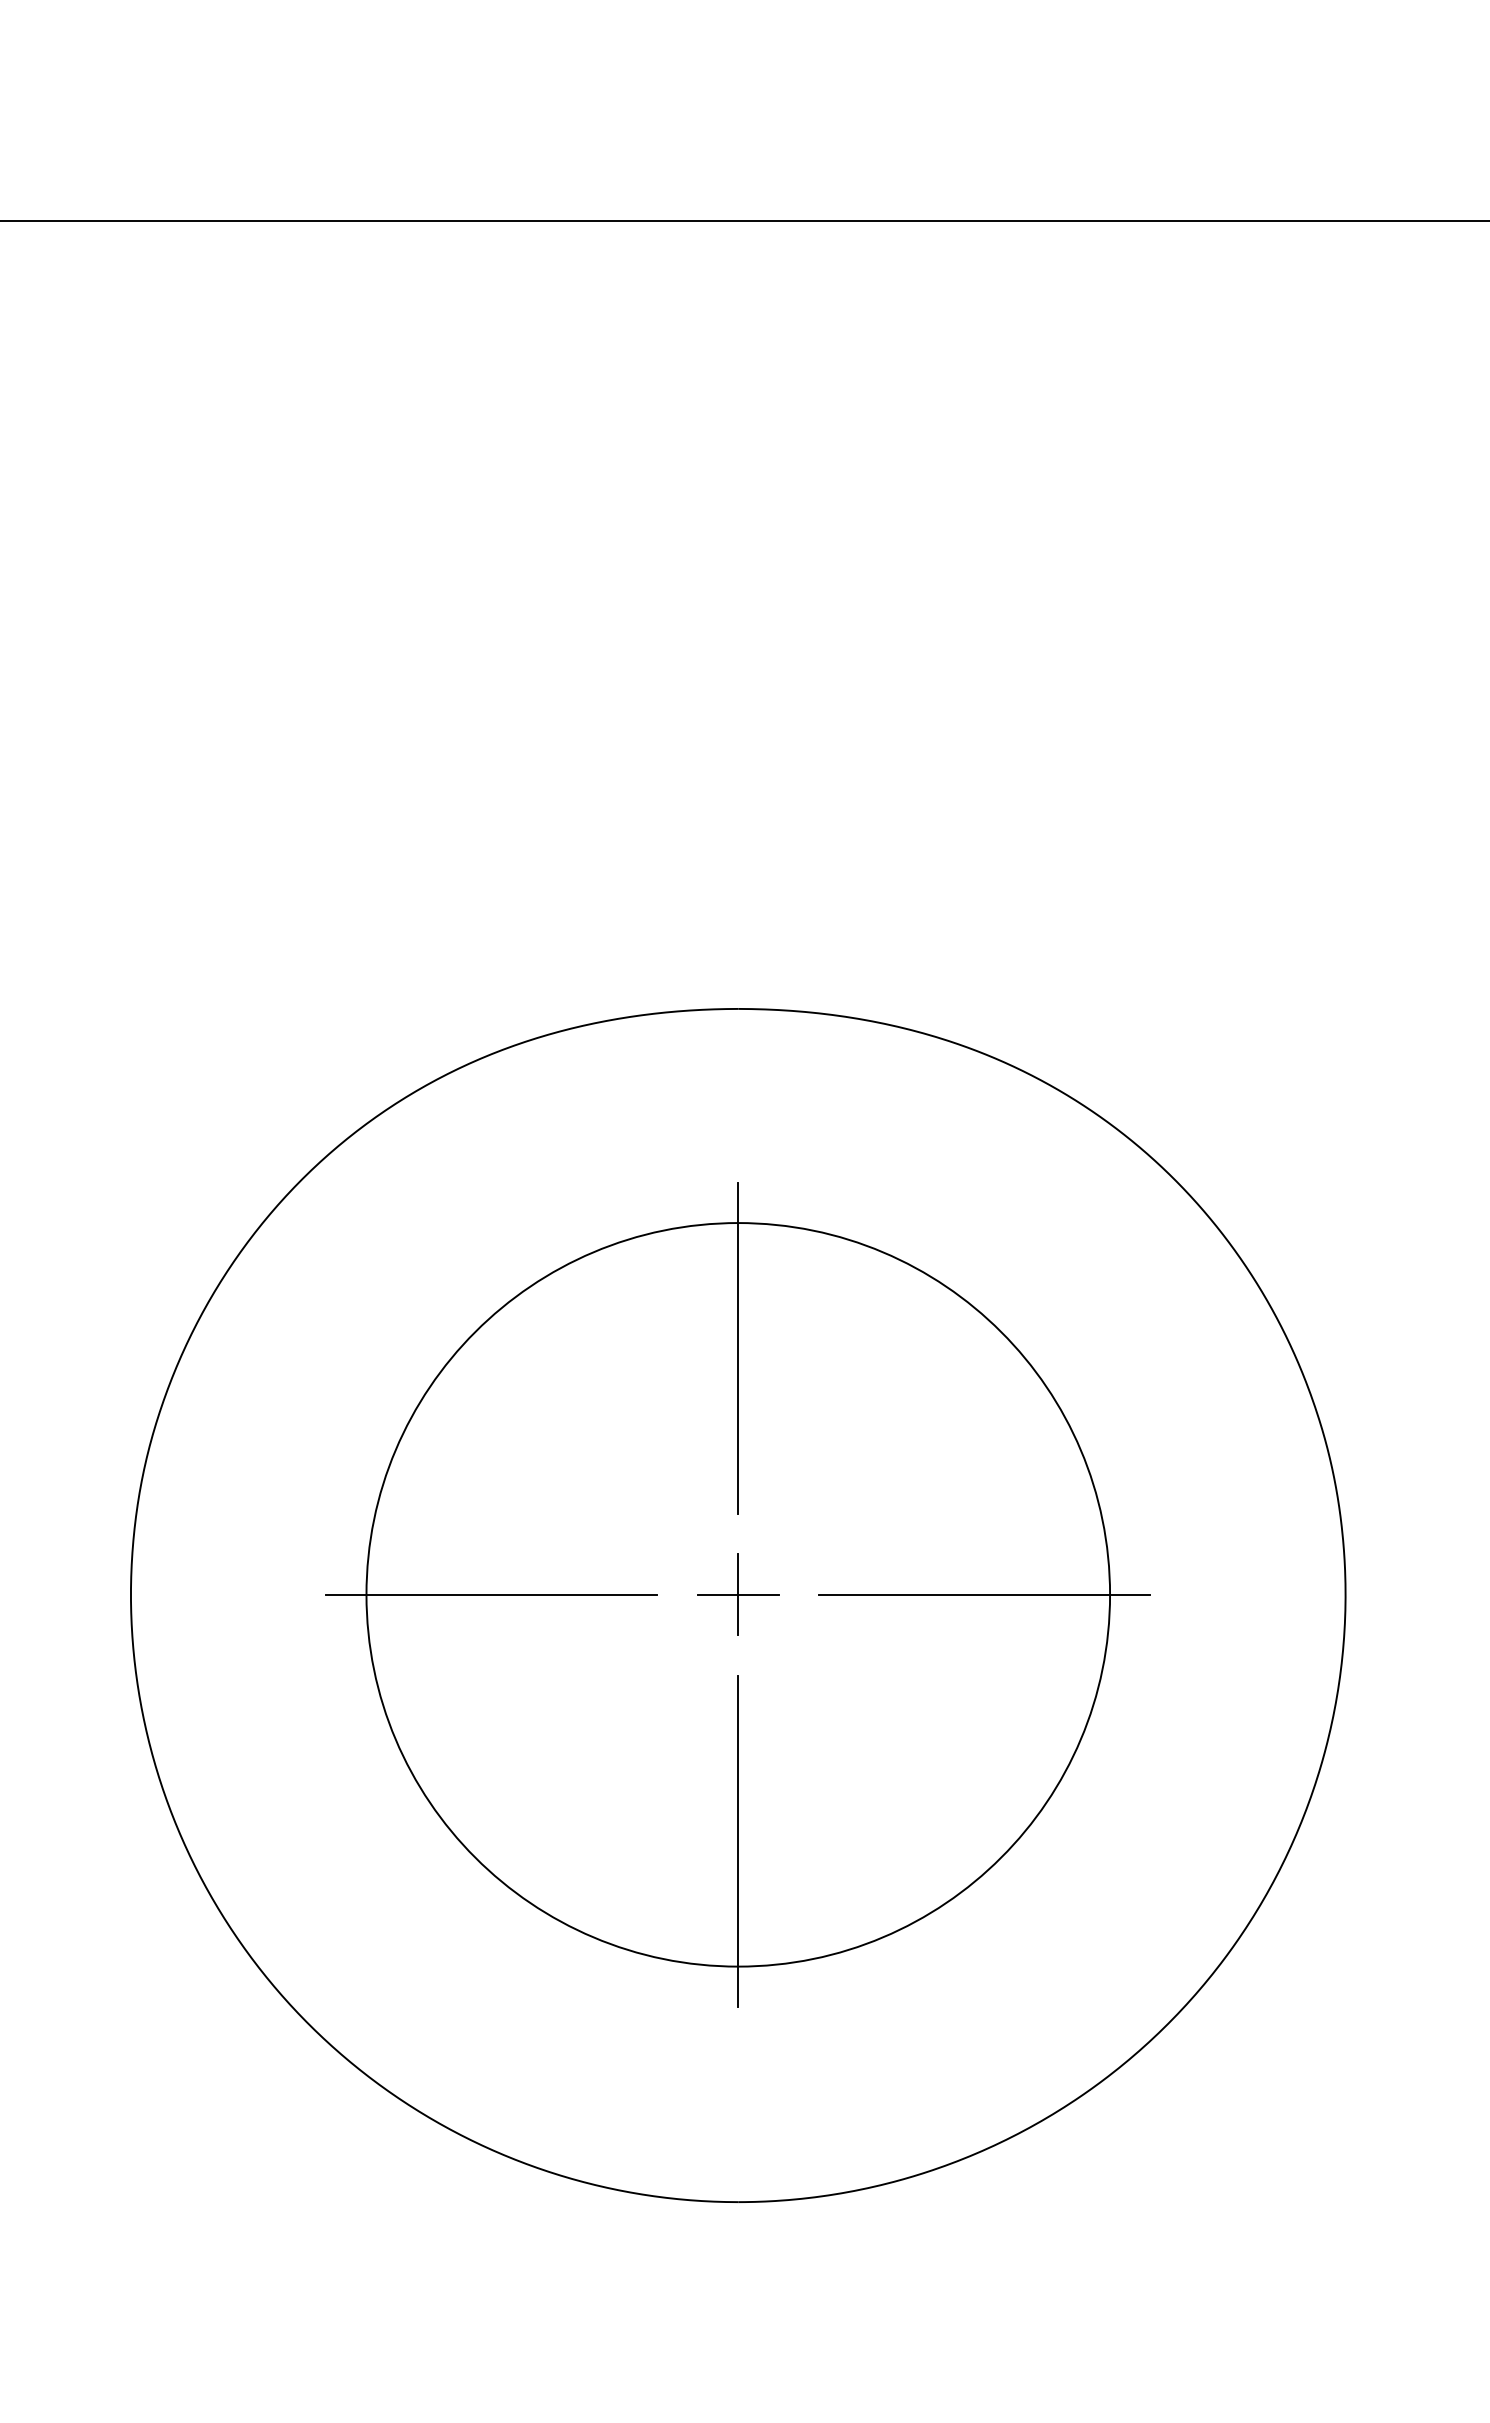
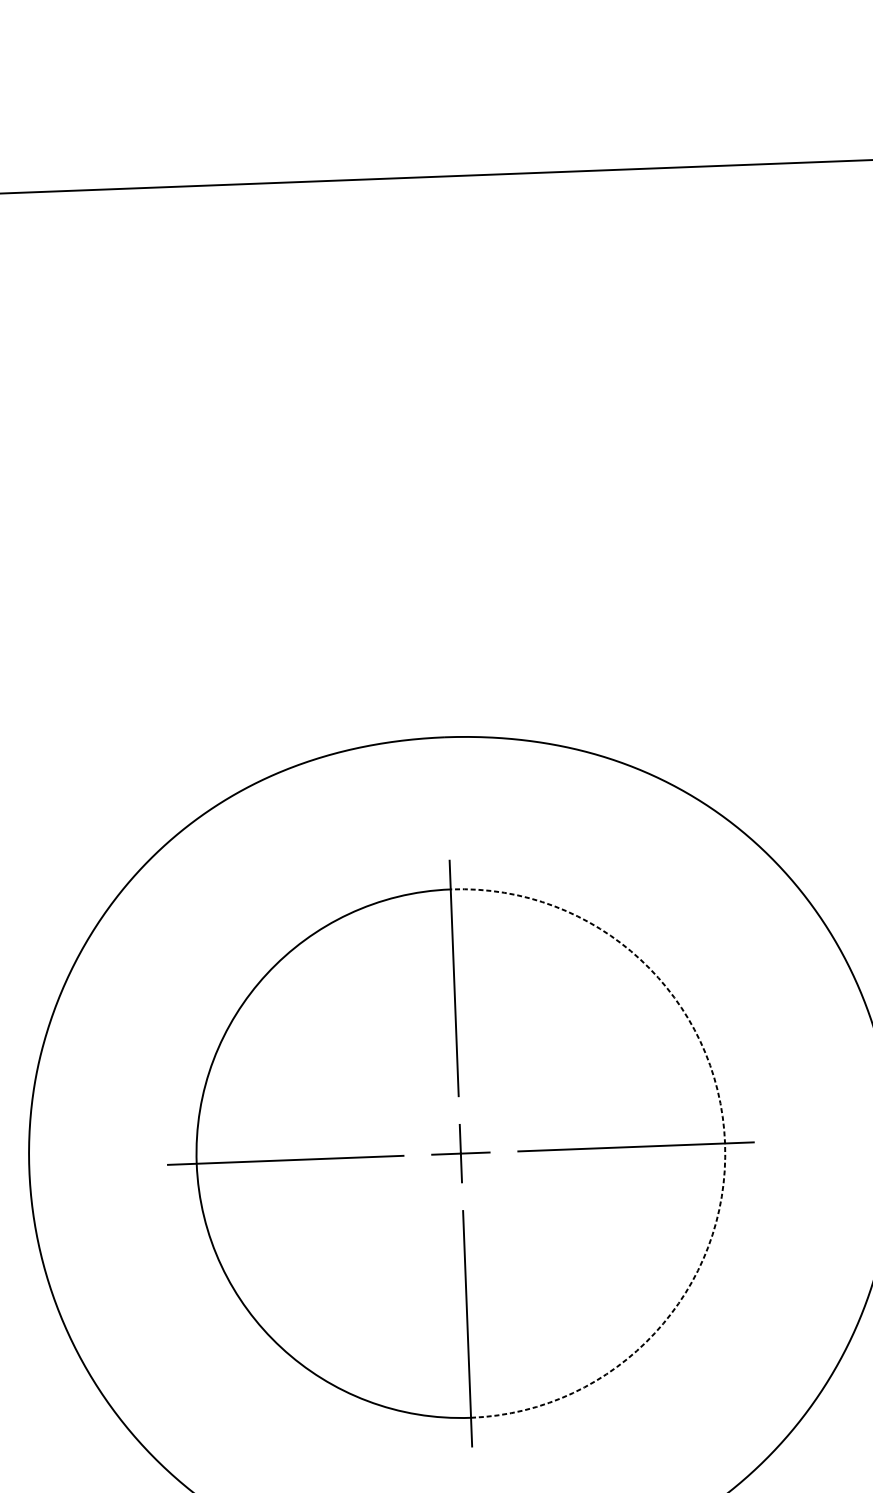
arc: (1110, 1594) -> (725, 1143), solid -> dashed

